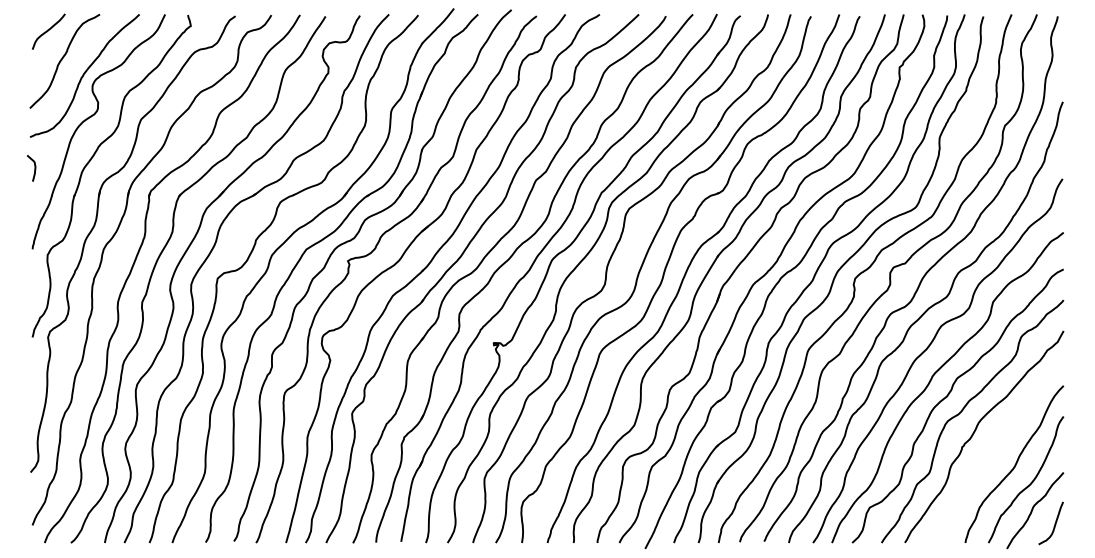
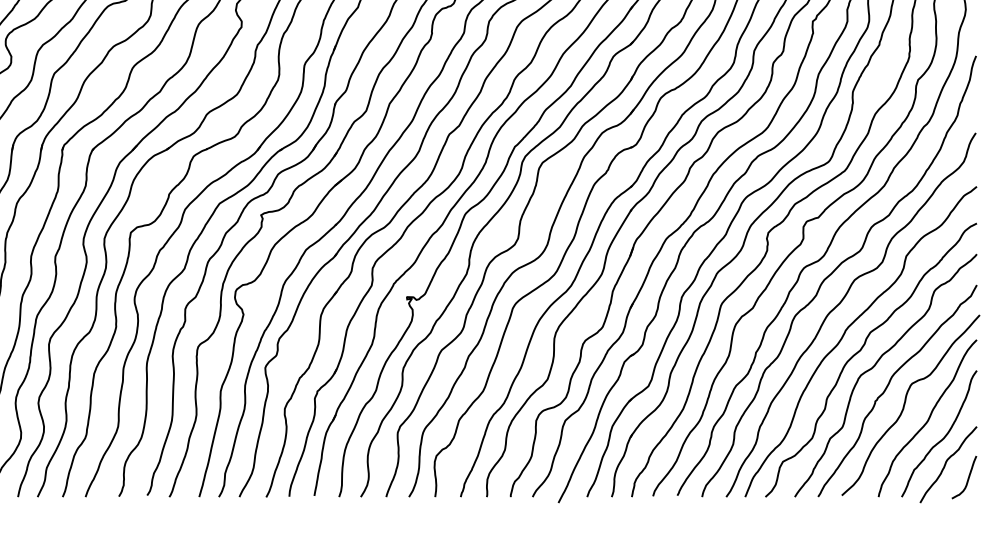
curve: (992, 450) -> (905, 404), added

